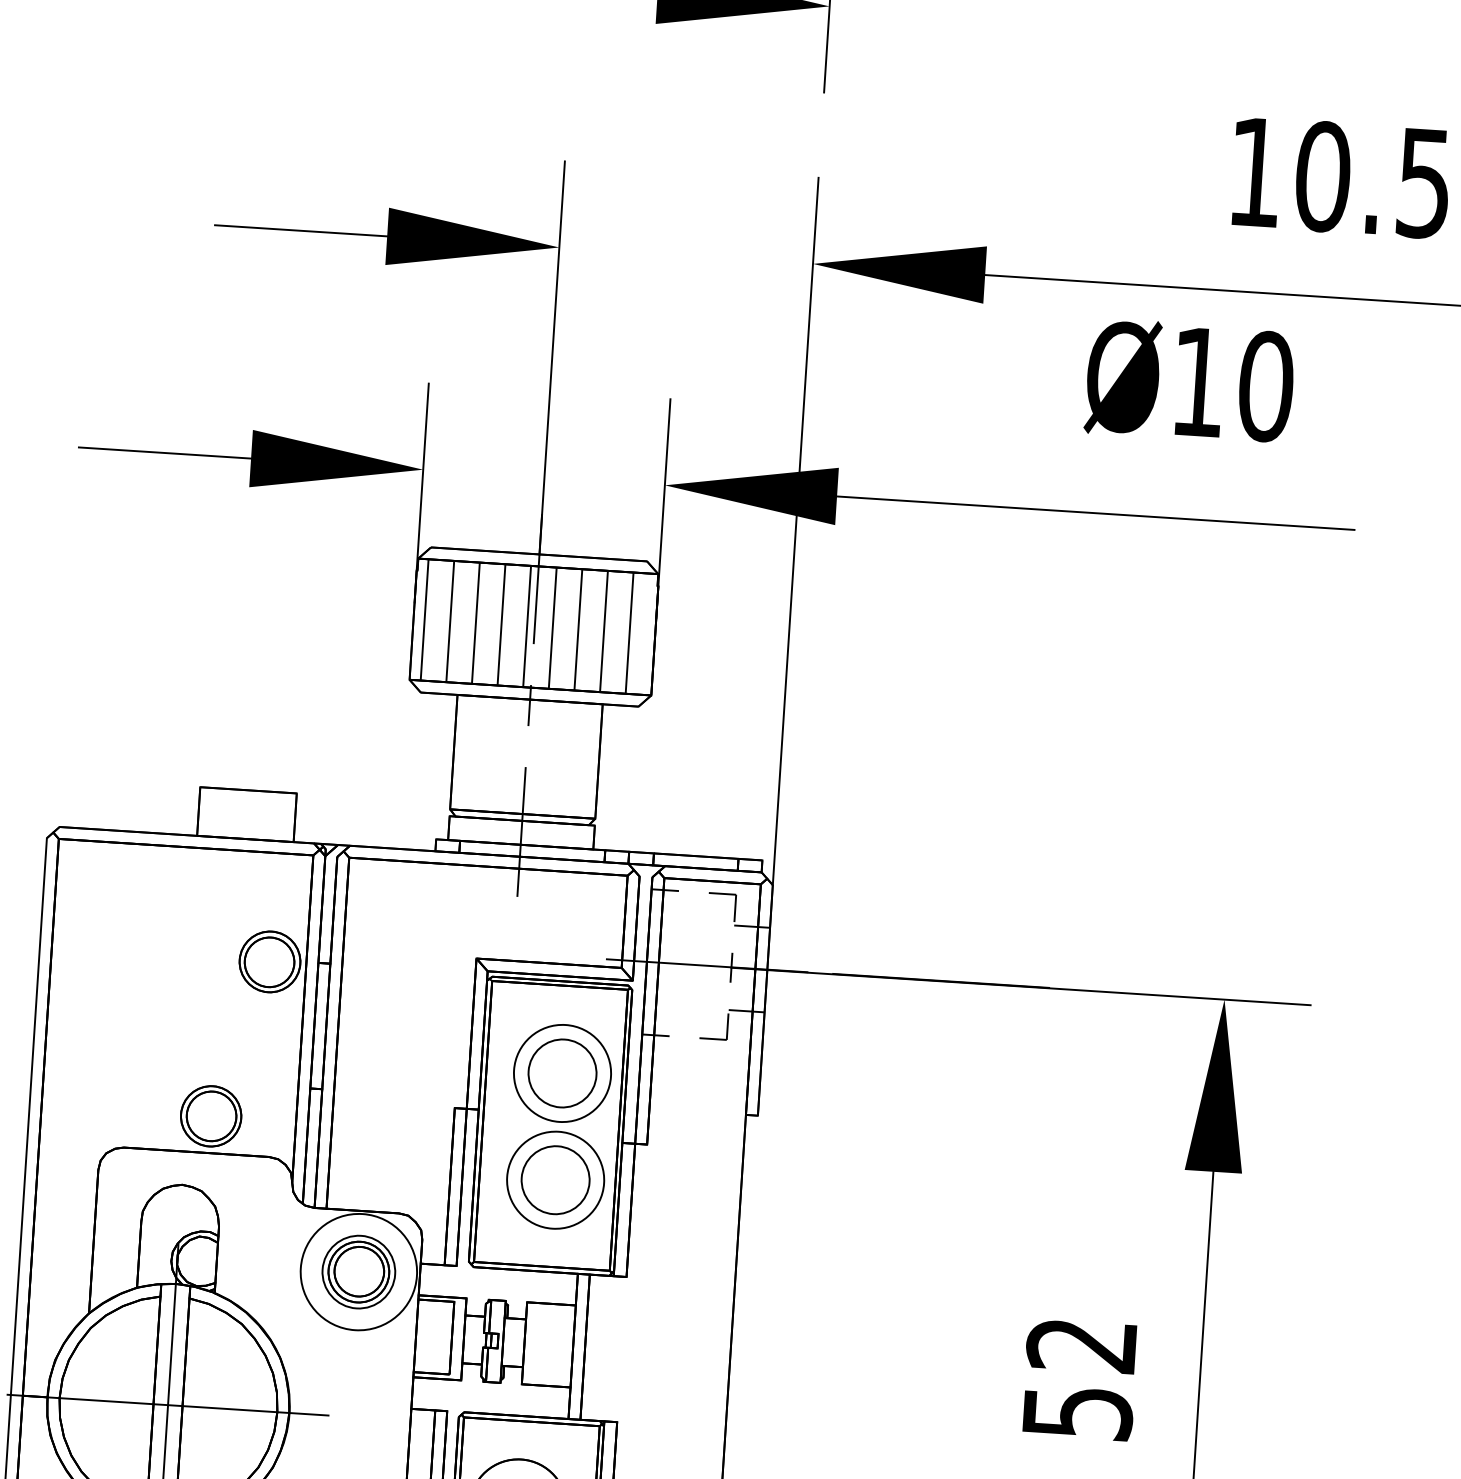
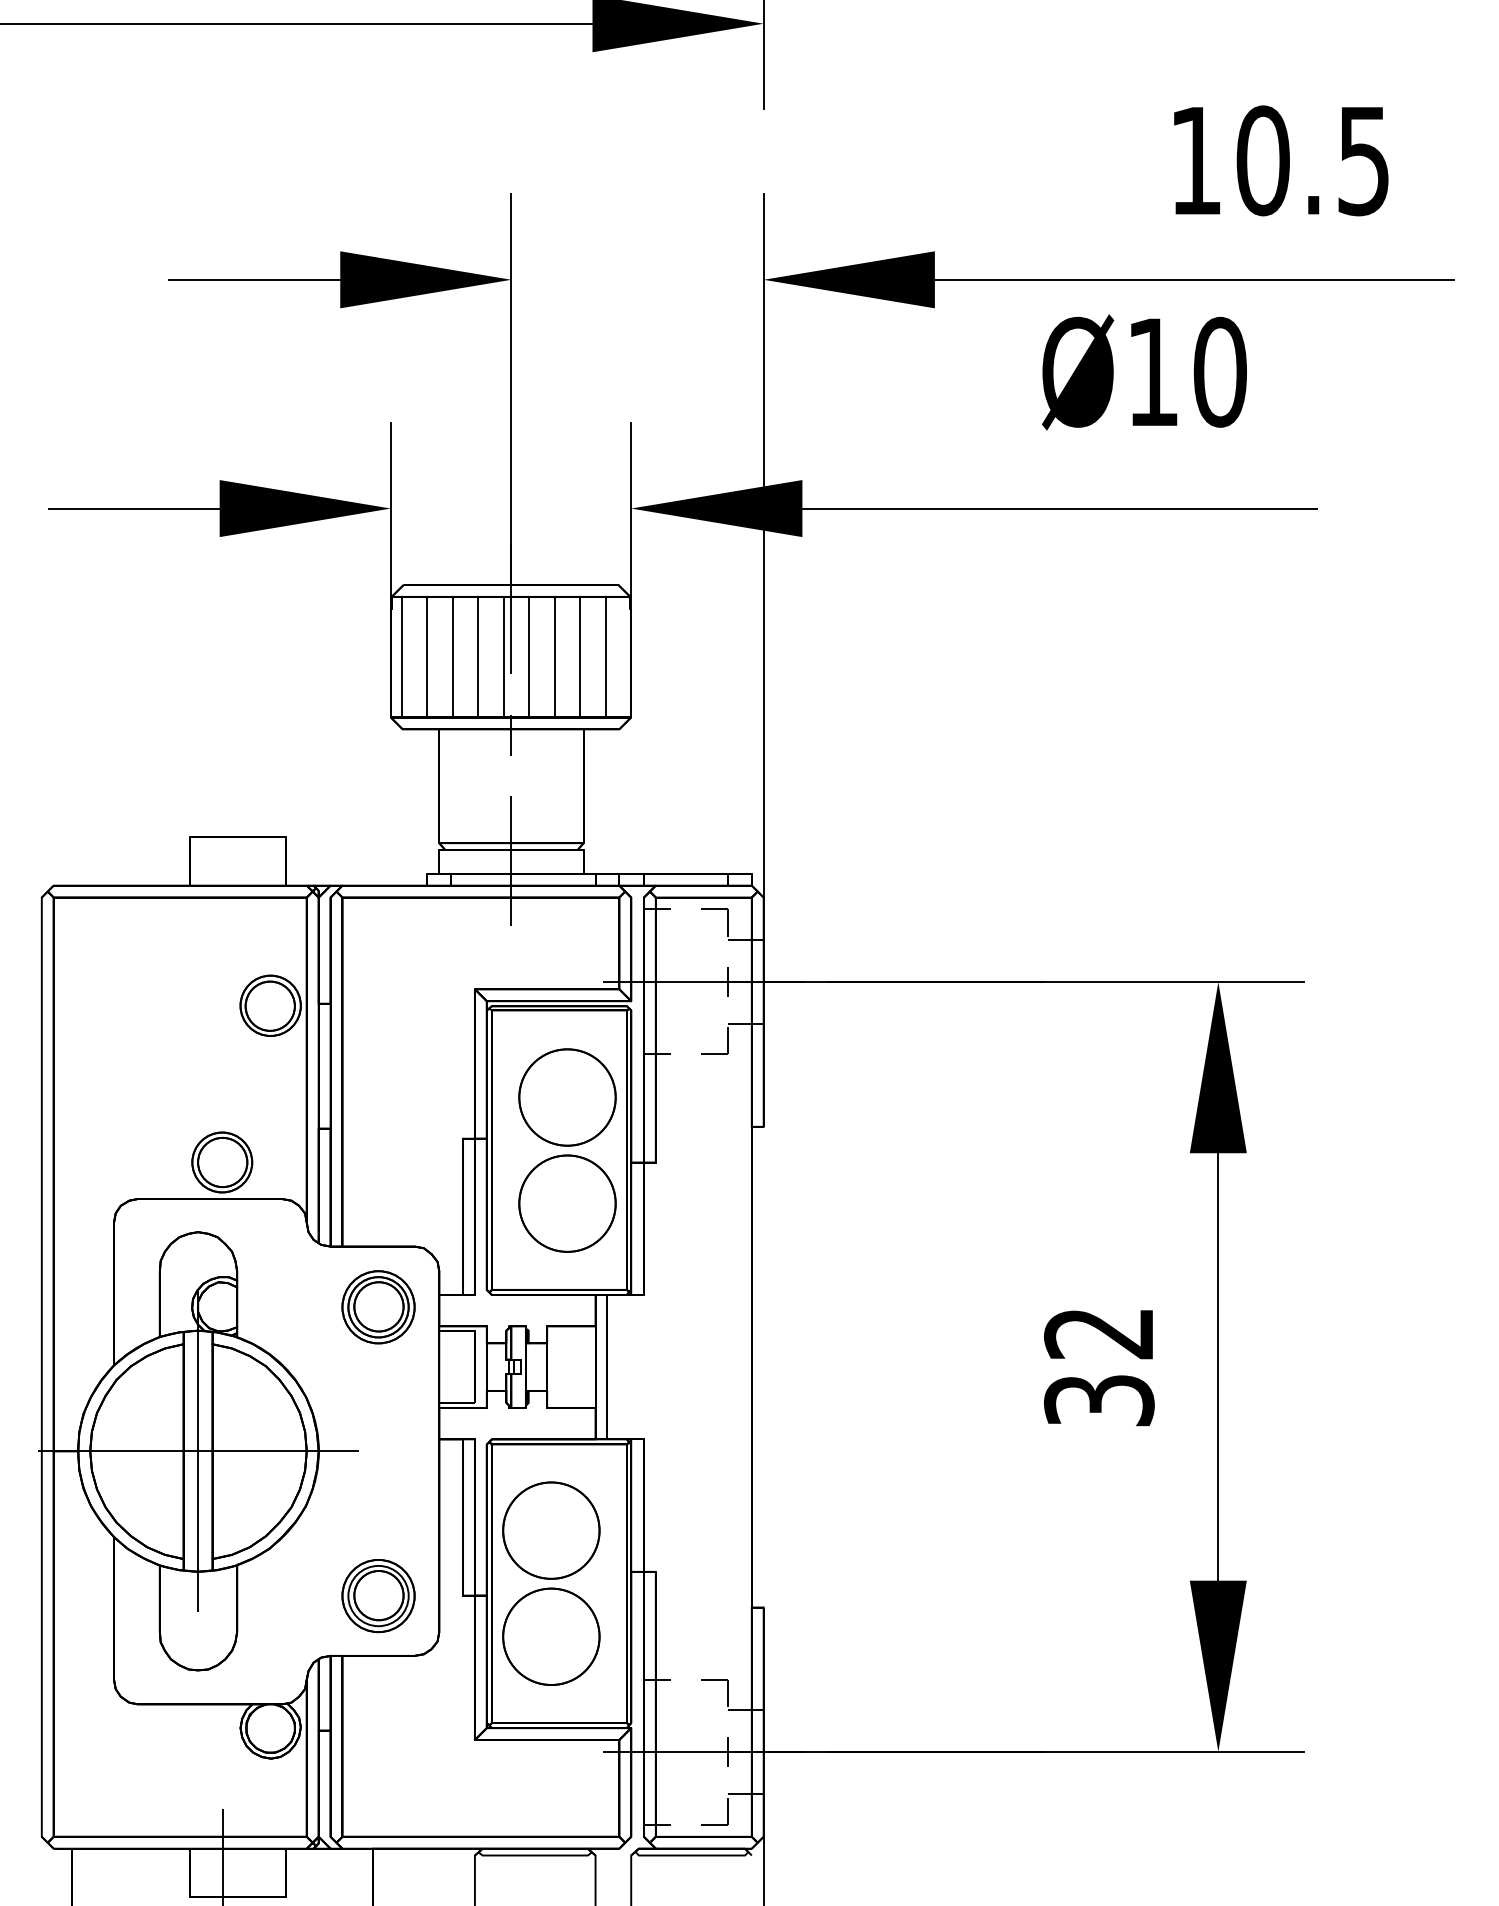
circle: (562, 1073) -> (567, 1097), size x1.43
circle: (555, 1180) -> (567, 1203), size x1.43
circle: (358, 1272) -> (378, 1307), size x0.62
text: (1077, 1412) -> (1099, 1400), 52 -> 32

